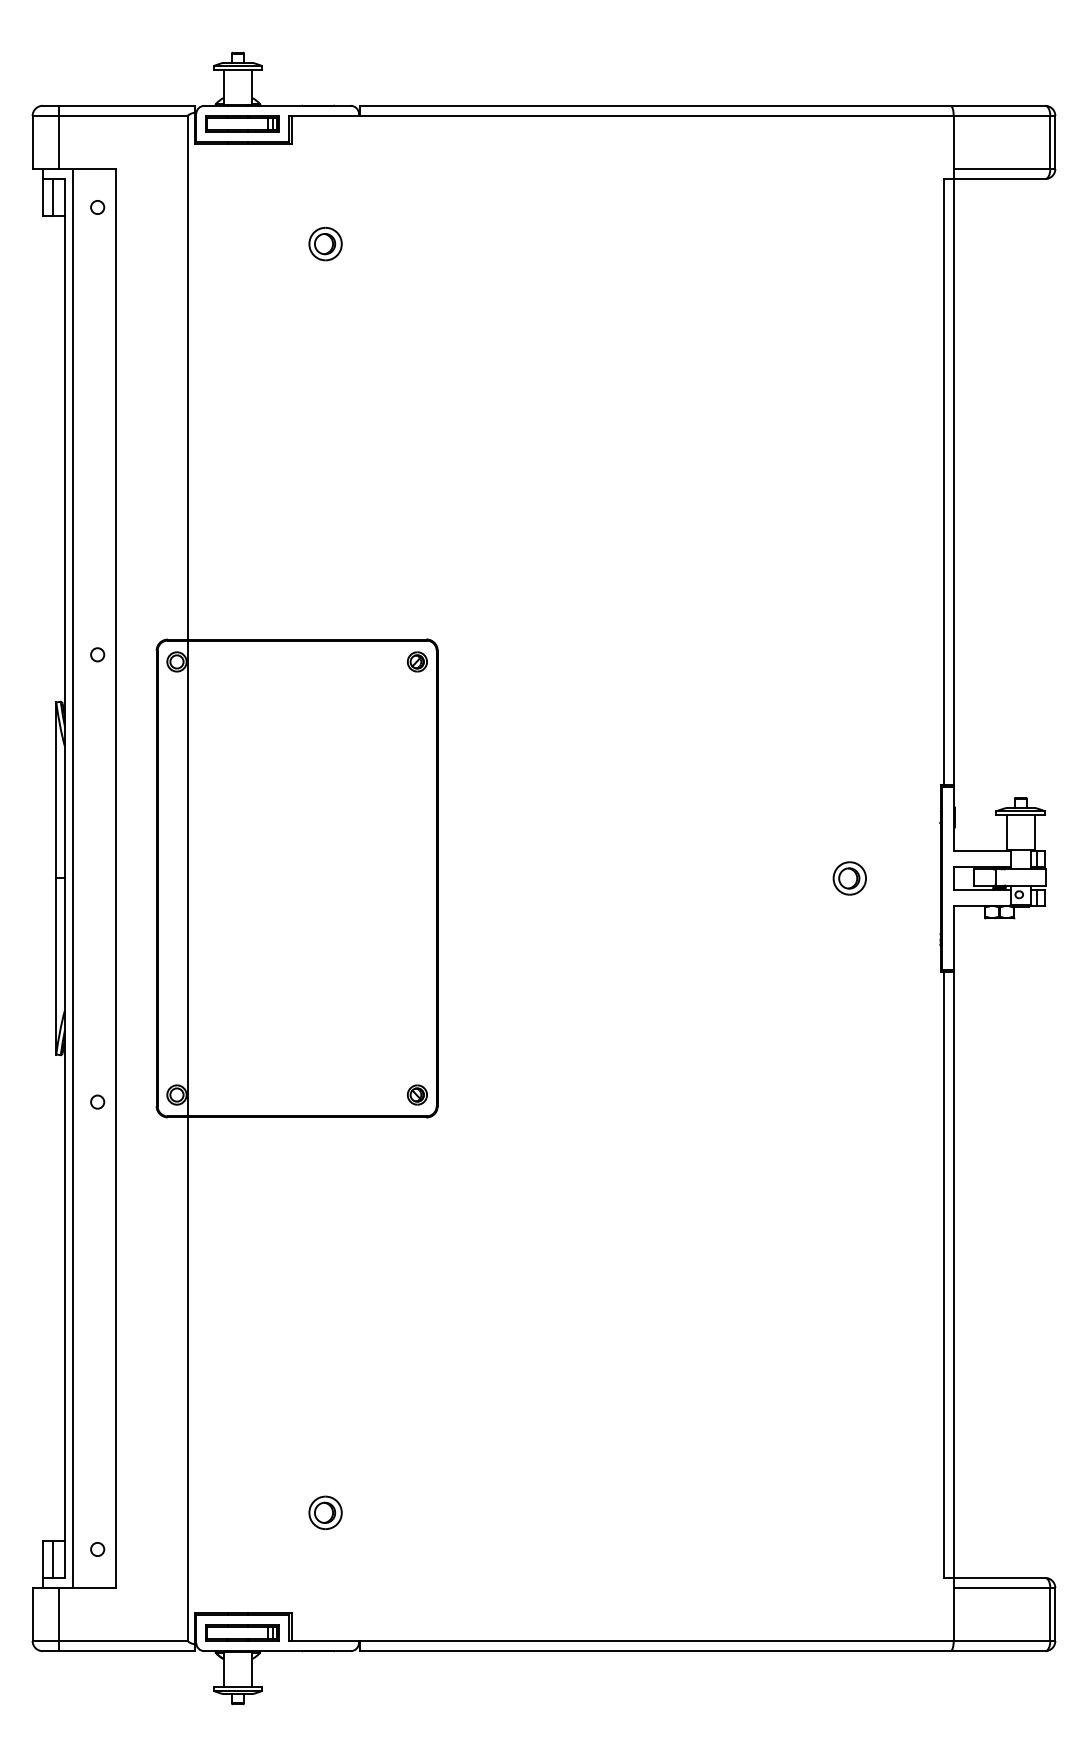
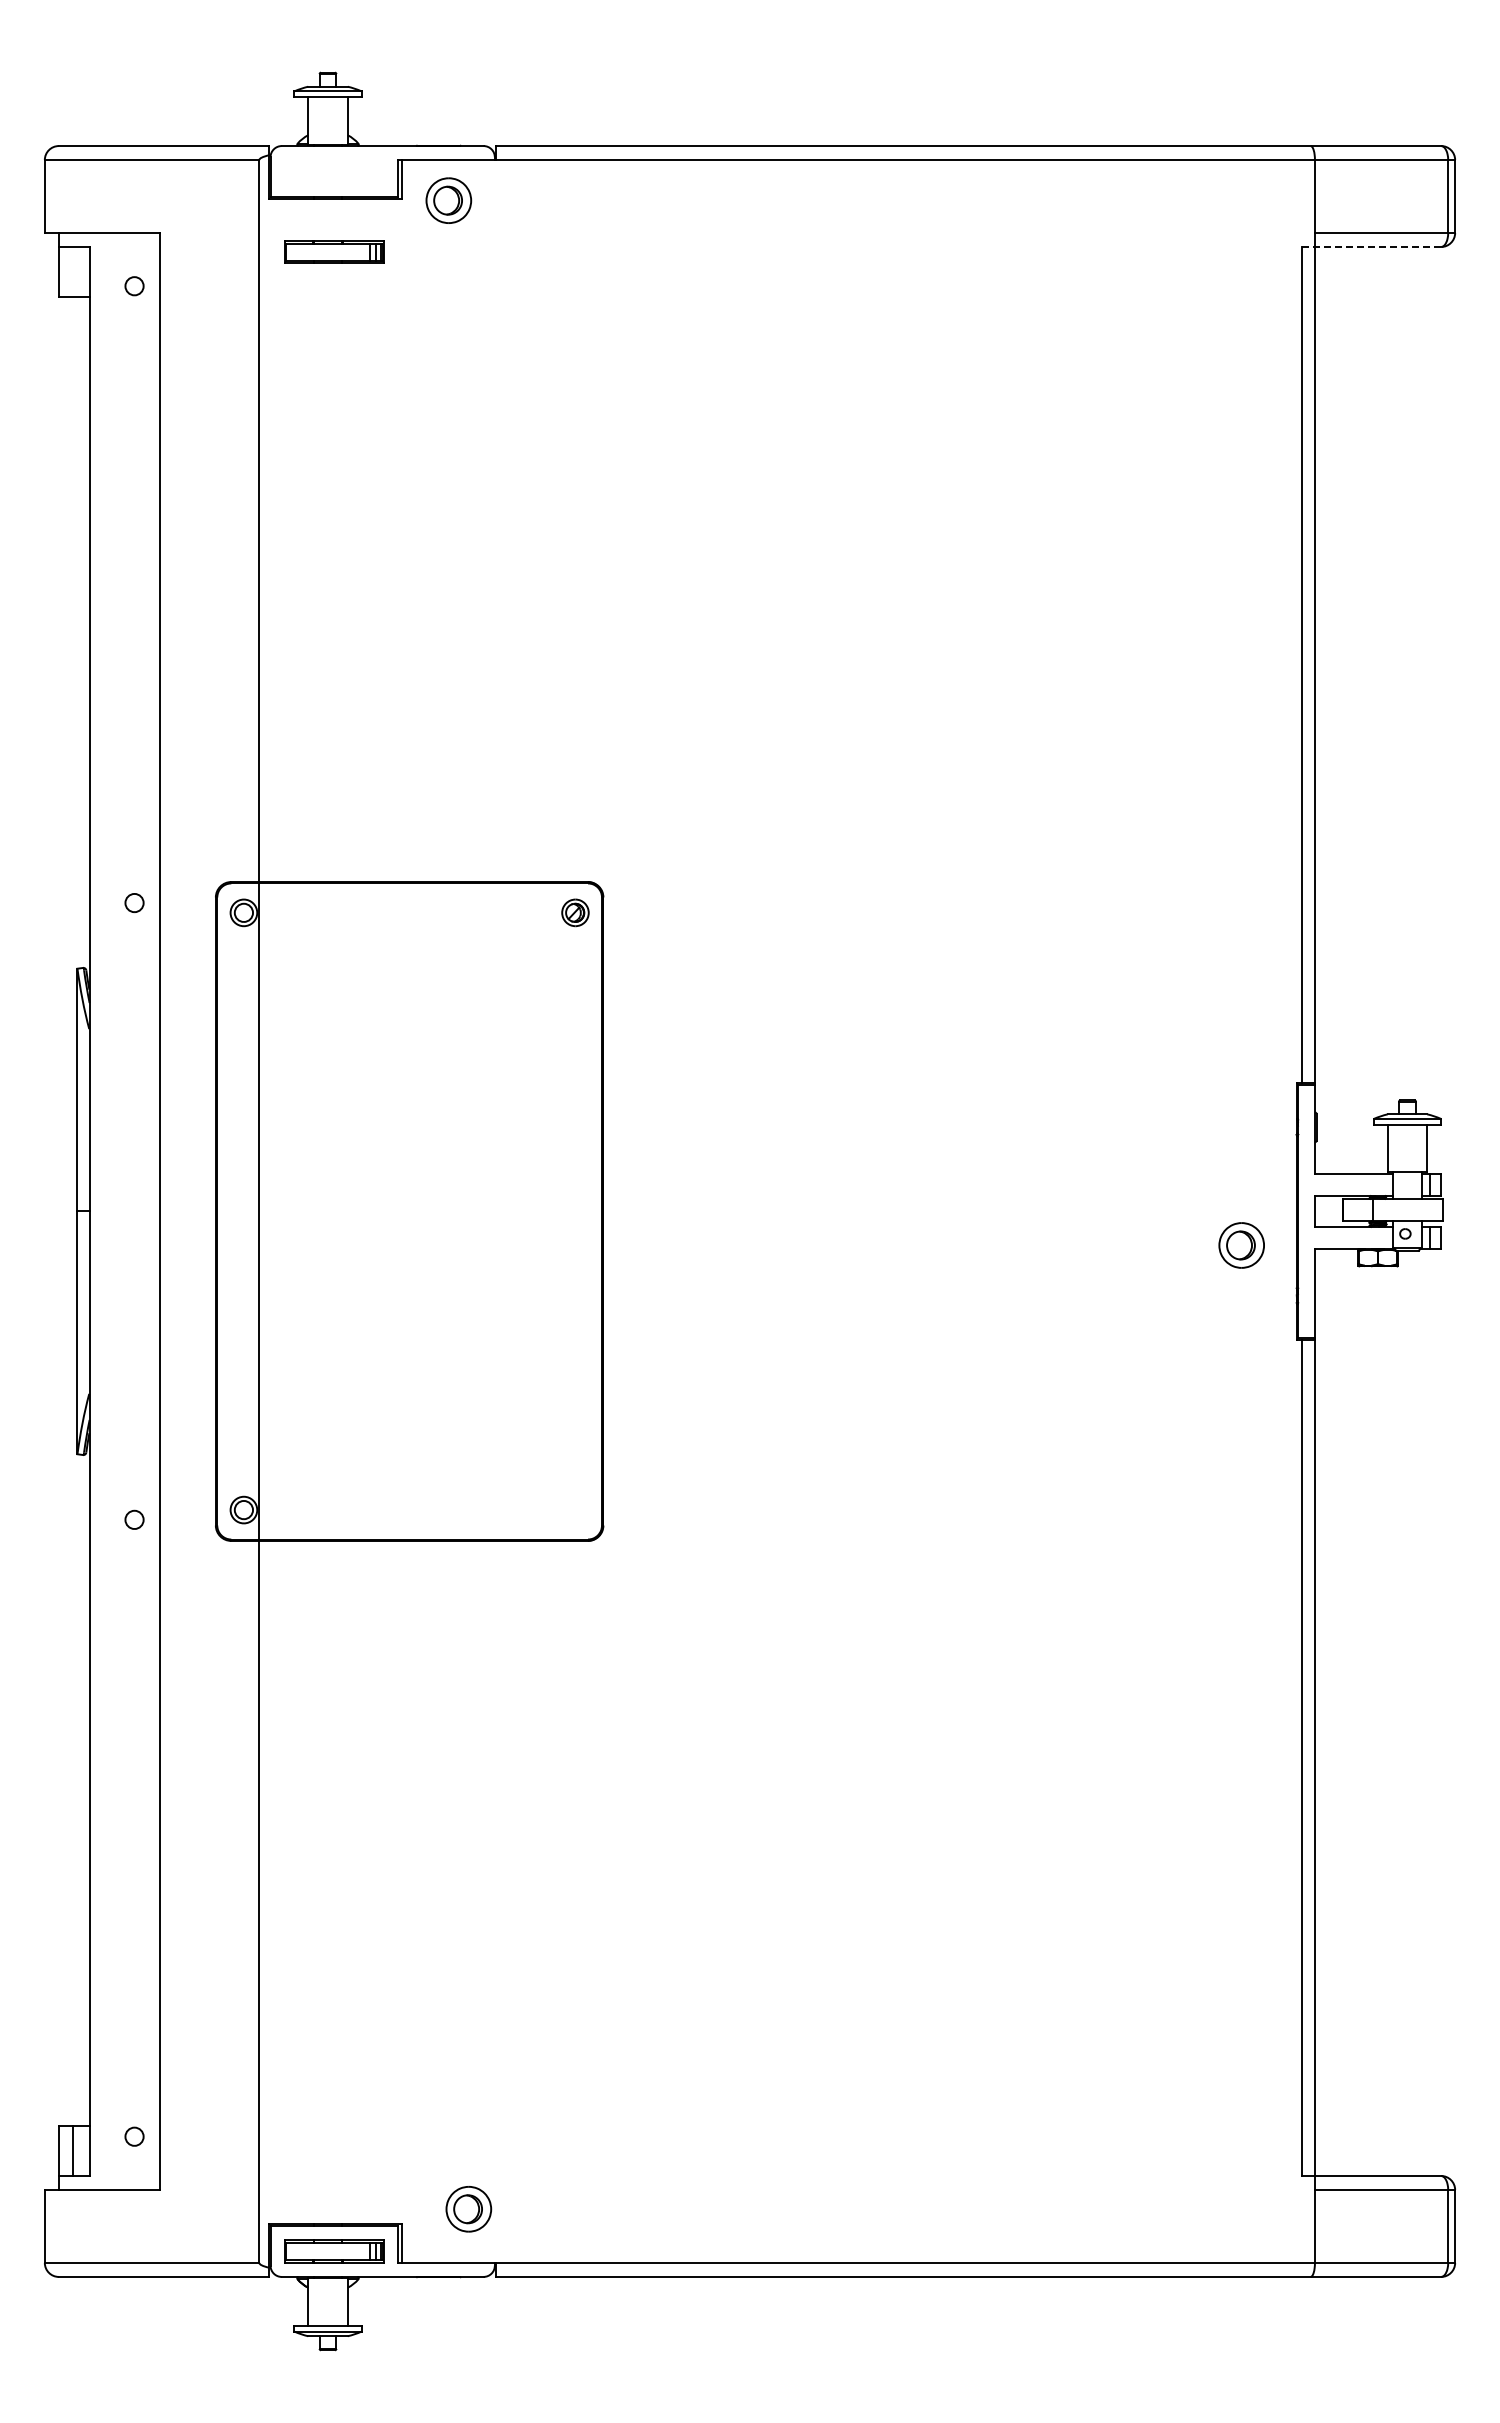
part: (242, 123) -> (334, 251), moved
line: (59, 137) -> (81, 189), removed
line: (995, 178) -> (1372, 246), solid -> dashed
line: (52, 196) -> (72, 271), removed
part: (325, 243) -> (448, 200), moved
line: (72, 878) -> (100, 1211), removed
part: (849, 878) -> (1241, 1245), moved
part: (417, 1094) -> (575, 1509), removed
part: (325, 1513) -> (468, 2209), moved
line: (59, 1619) -> (81, 2233), removed

